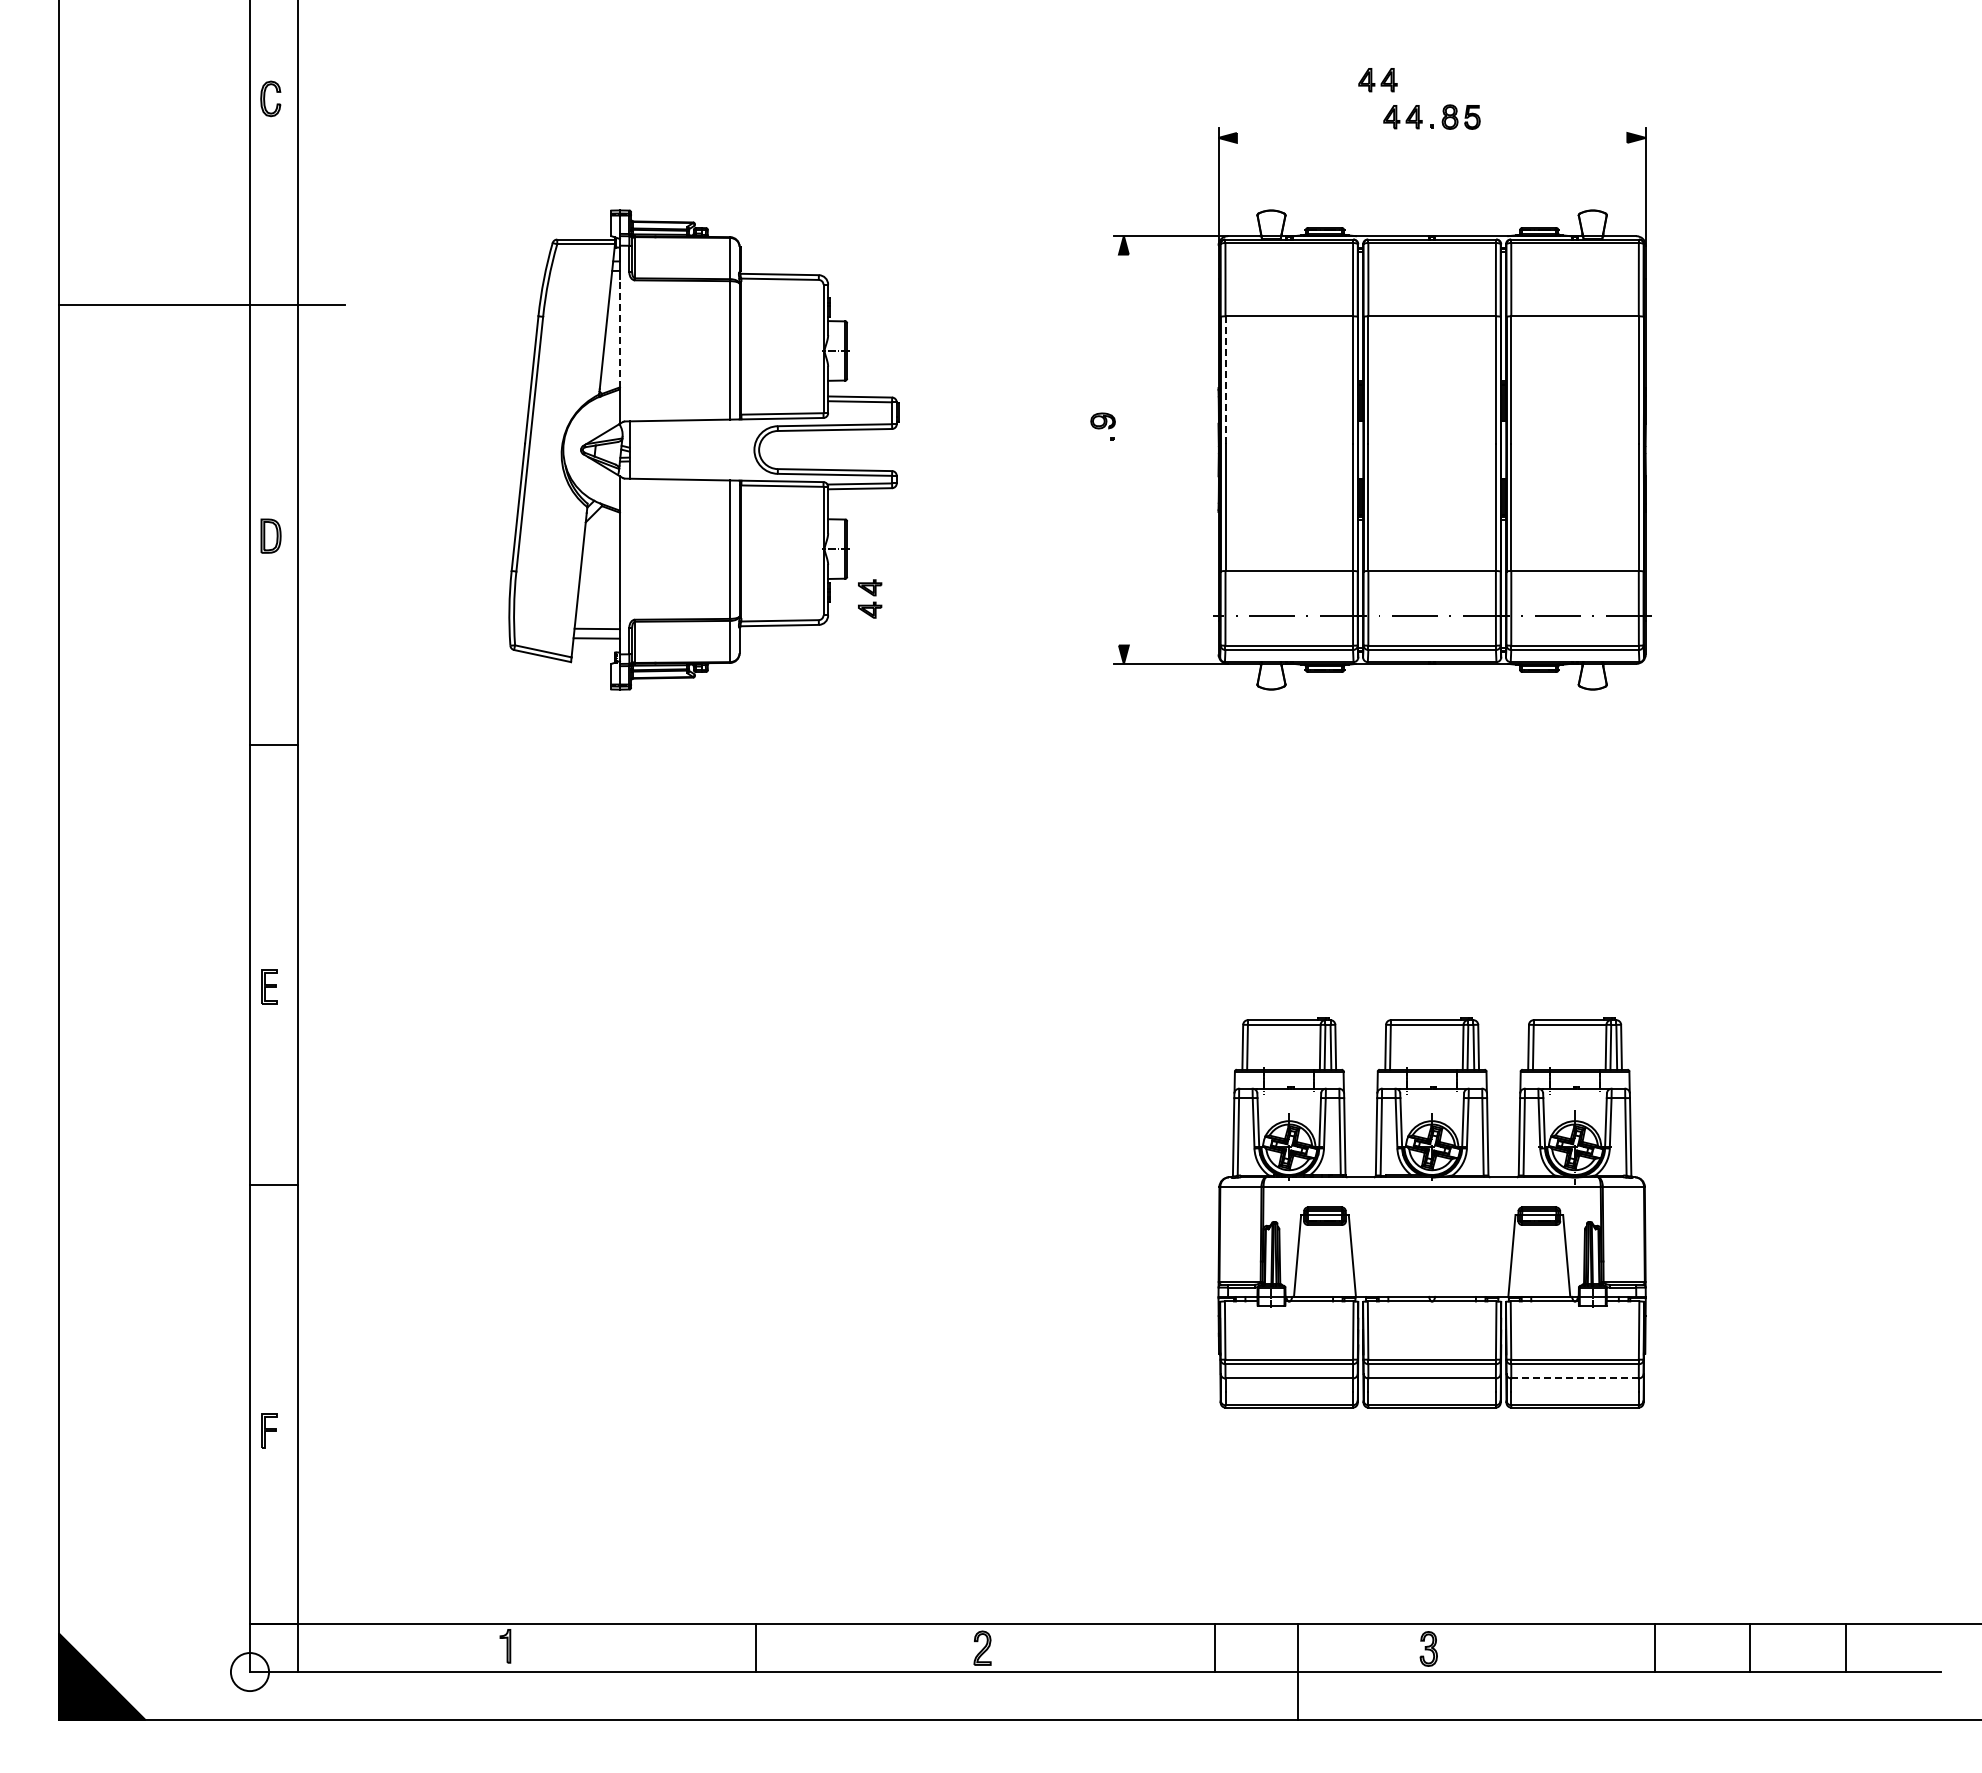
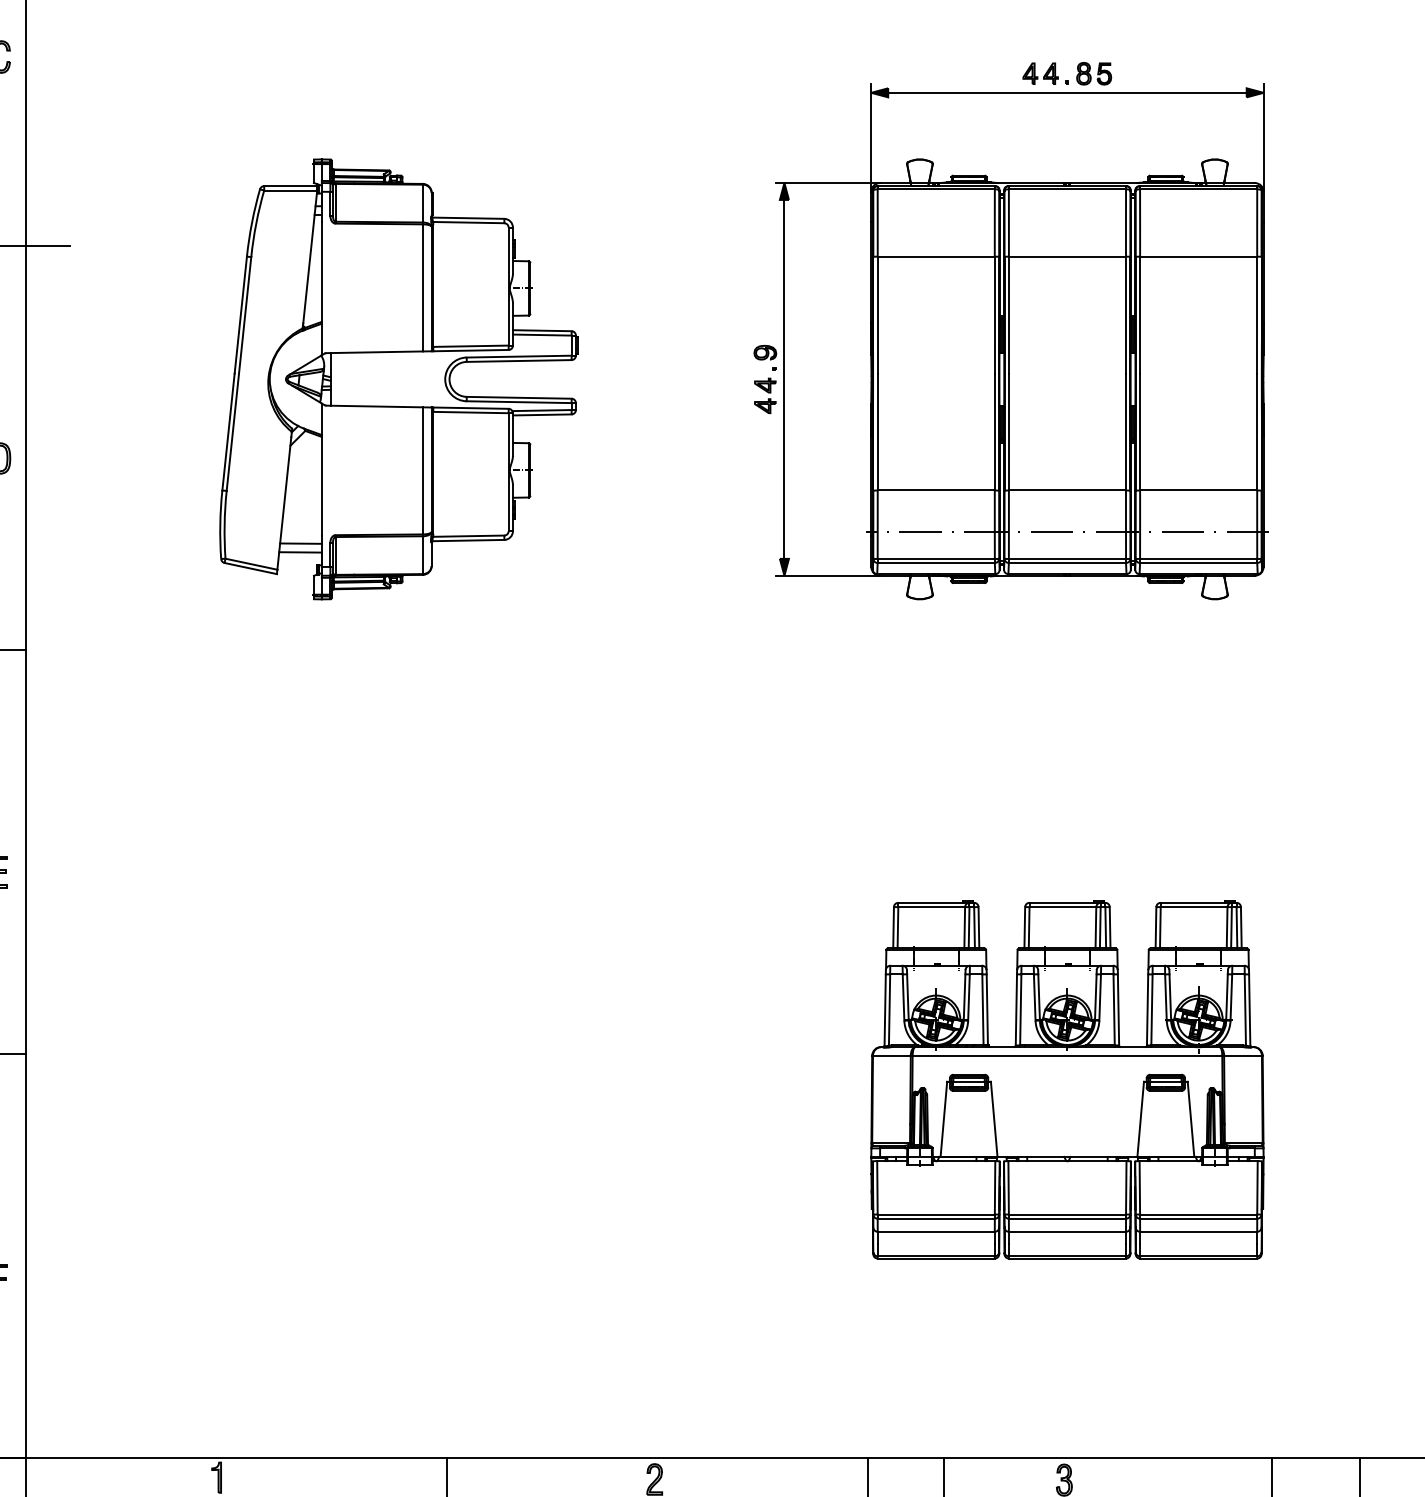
part: (1377, 80) -> (1017, 40), removed
line: (1431, 137) -> (1066, 92), added
line: (620, 333) -> (322, 272), dashed -> solid
line: (1225, 380) -> (877, 315), dashed -> solid
line: (1123, 449) -> (784, 378), added
part: (870, 598) -> (765, 395), moved
line: (1575, 1378) -> (1199, 1231), dashed -> solid

